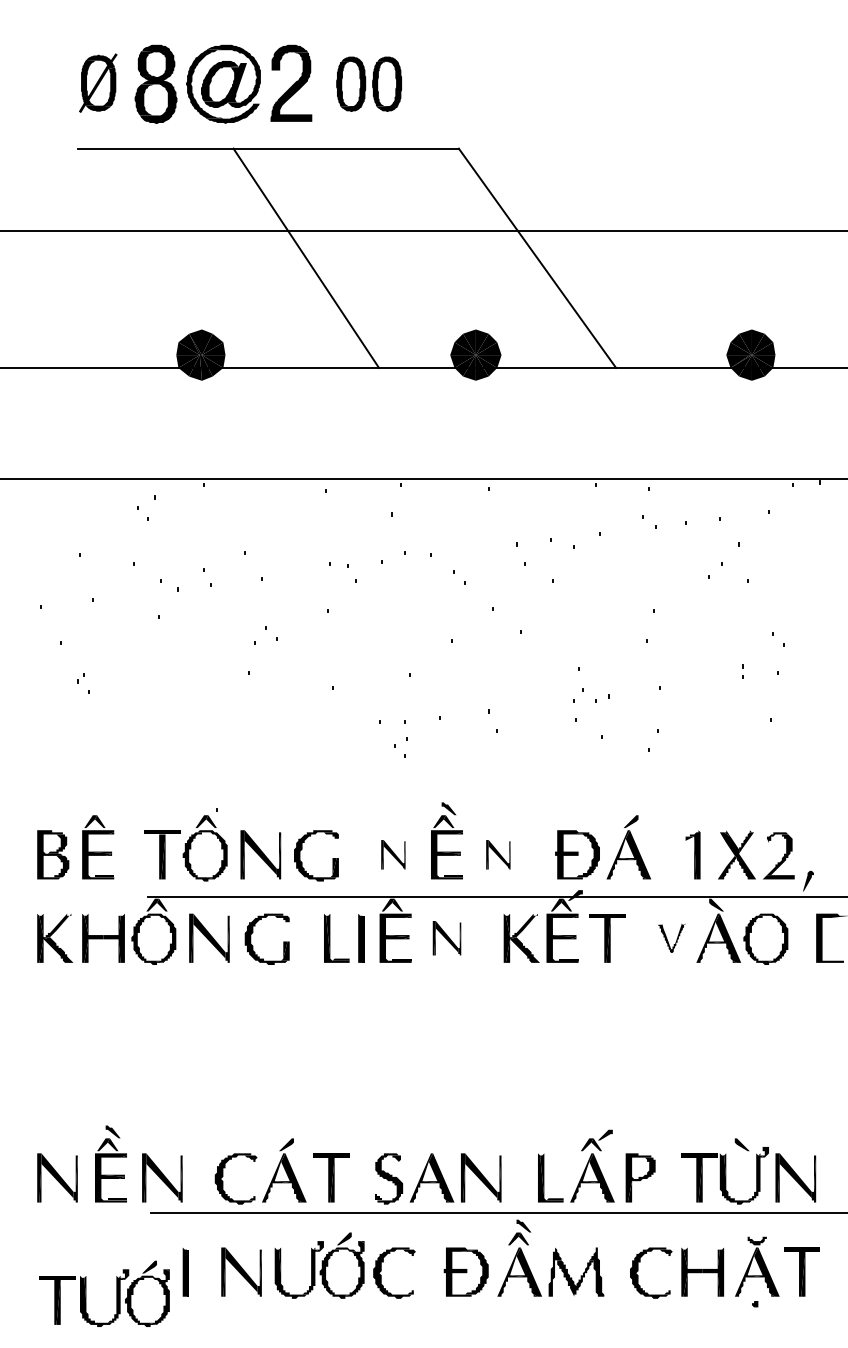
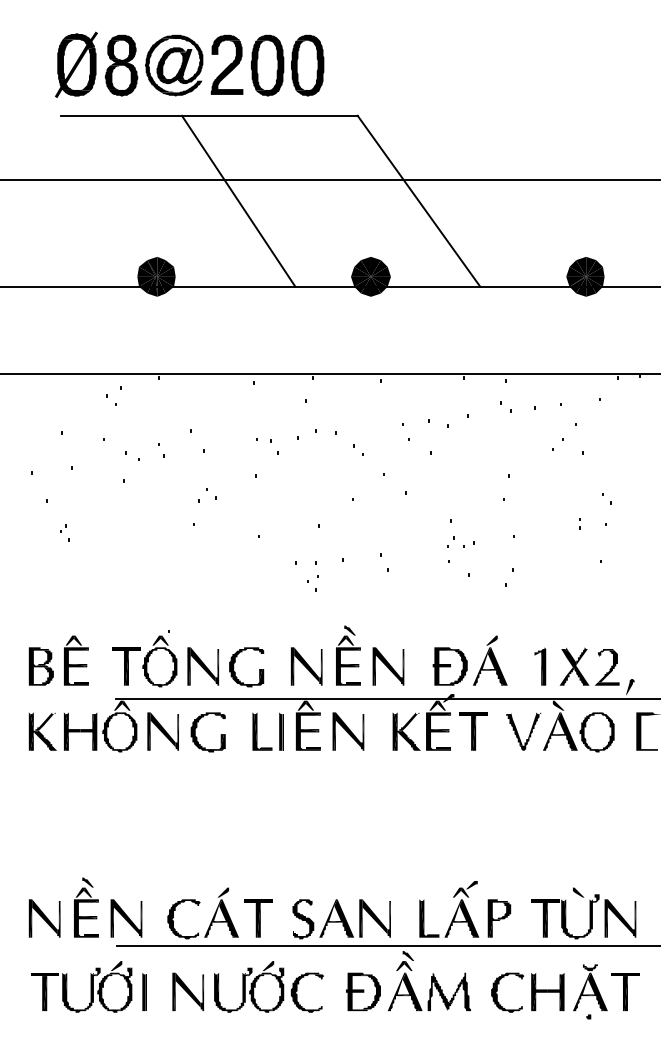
part: (98, 82) -> (76, 64), size x1.43
part: (368, 84) -> (287, 65), size x1.43
part: (393, 854) -> (306, 666), size x1.67
part: (498, 854) -> (388, 666), size x1.67
part: (447, 938) -> (348, 731), size x1.43
part: (671, 938) -> (523, 731), size x1.67
part: (116, 1293) -> (90, 986), moved

